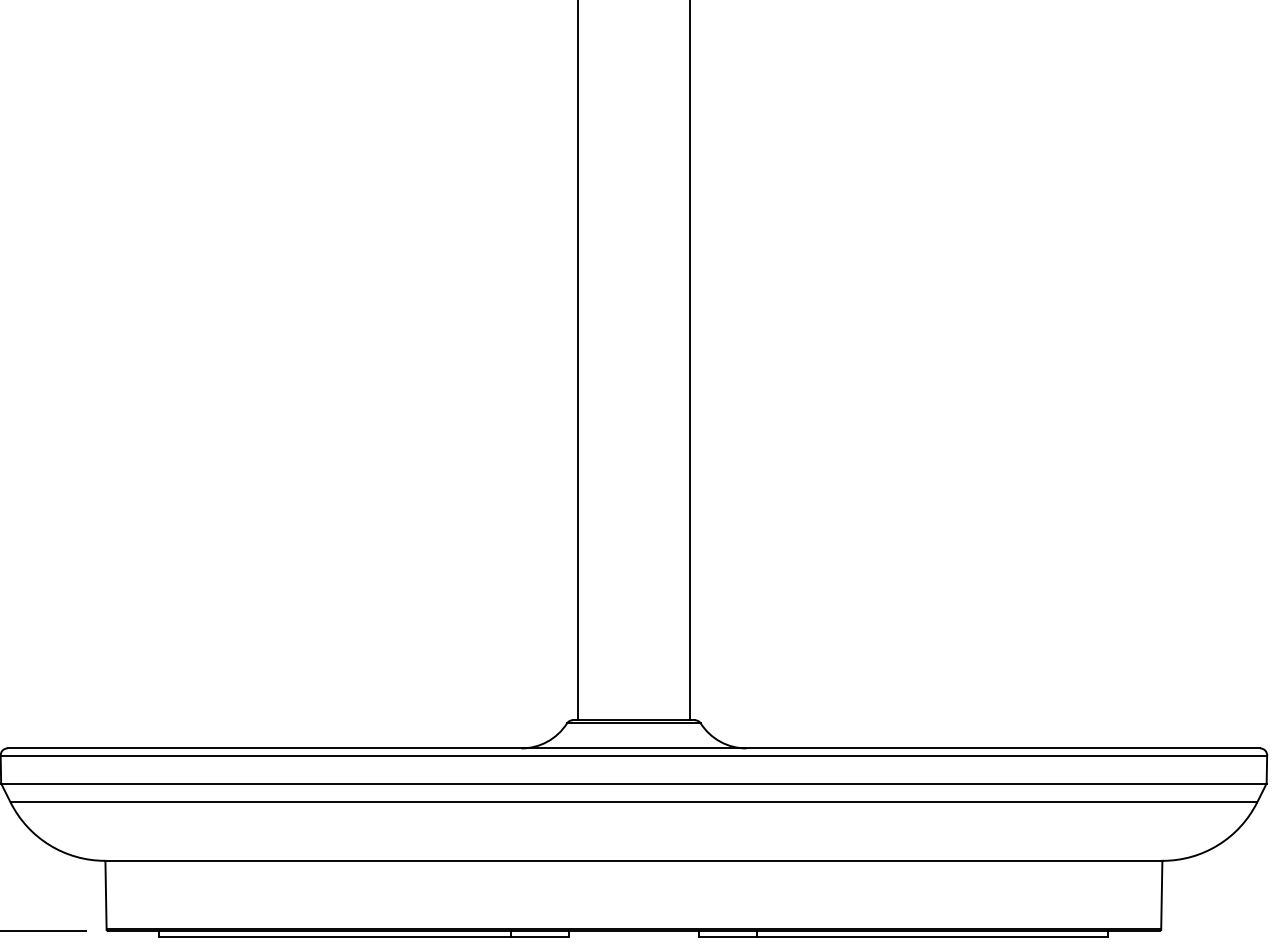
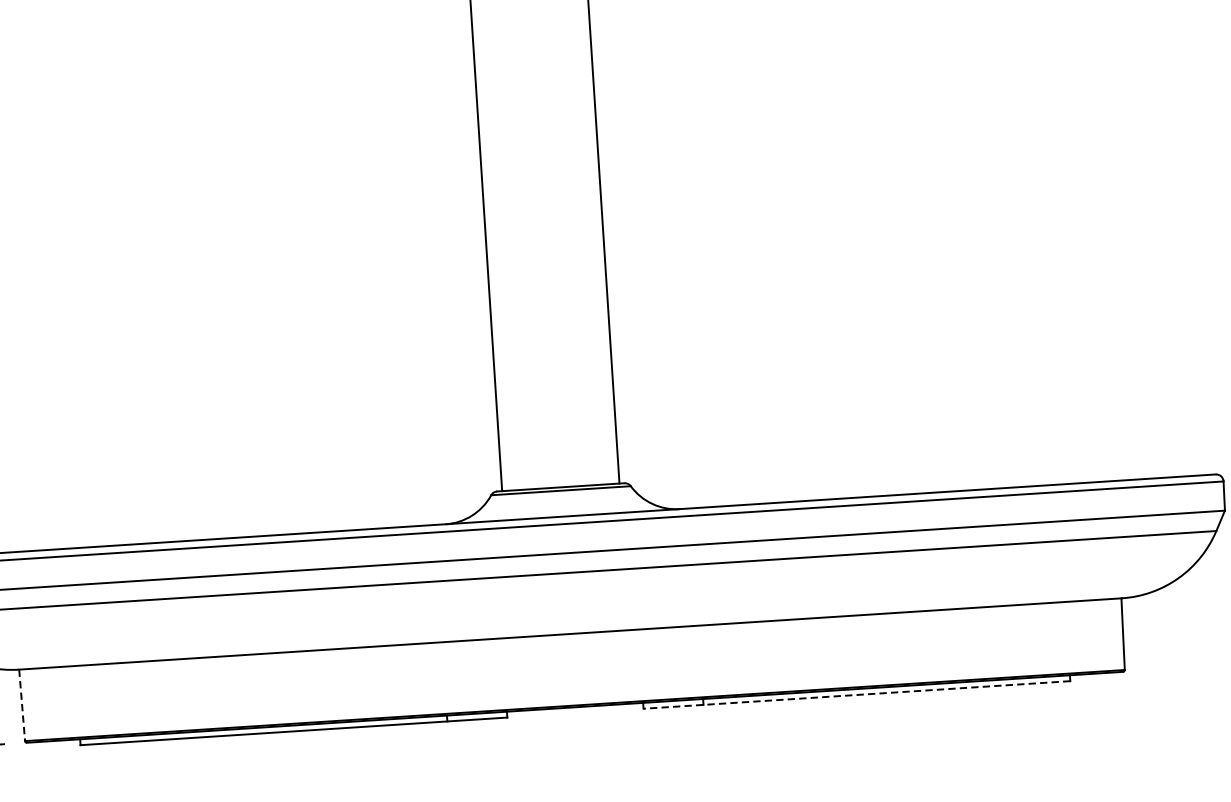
line: (106, 895) -> (22, 705), solid -> dashed
line: (903, 936) -> (856, 694), solid -> dashed

